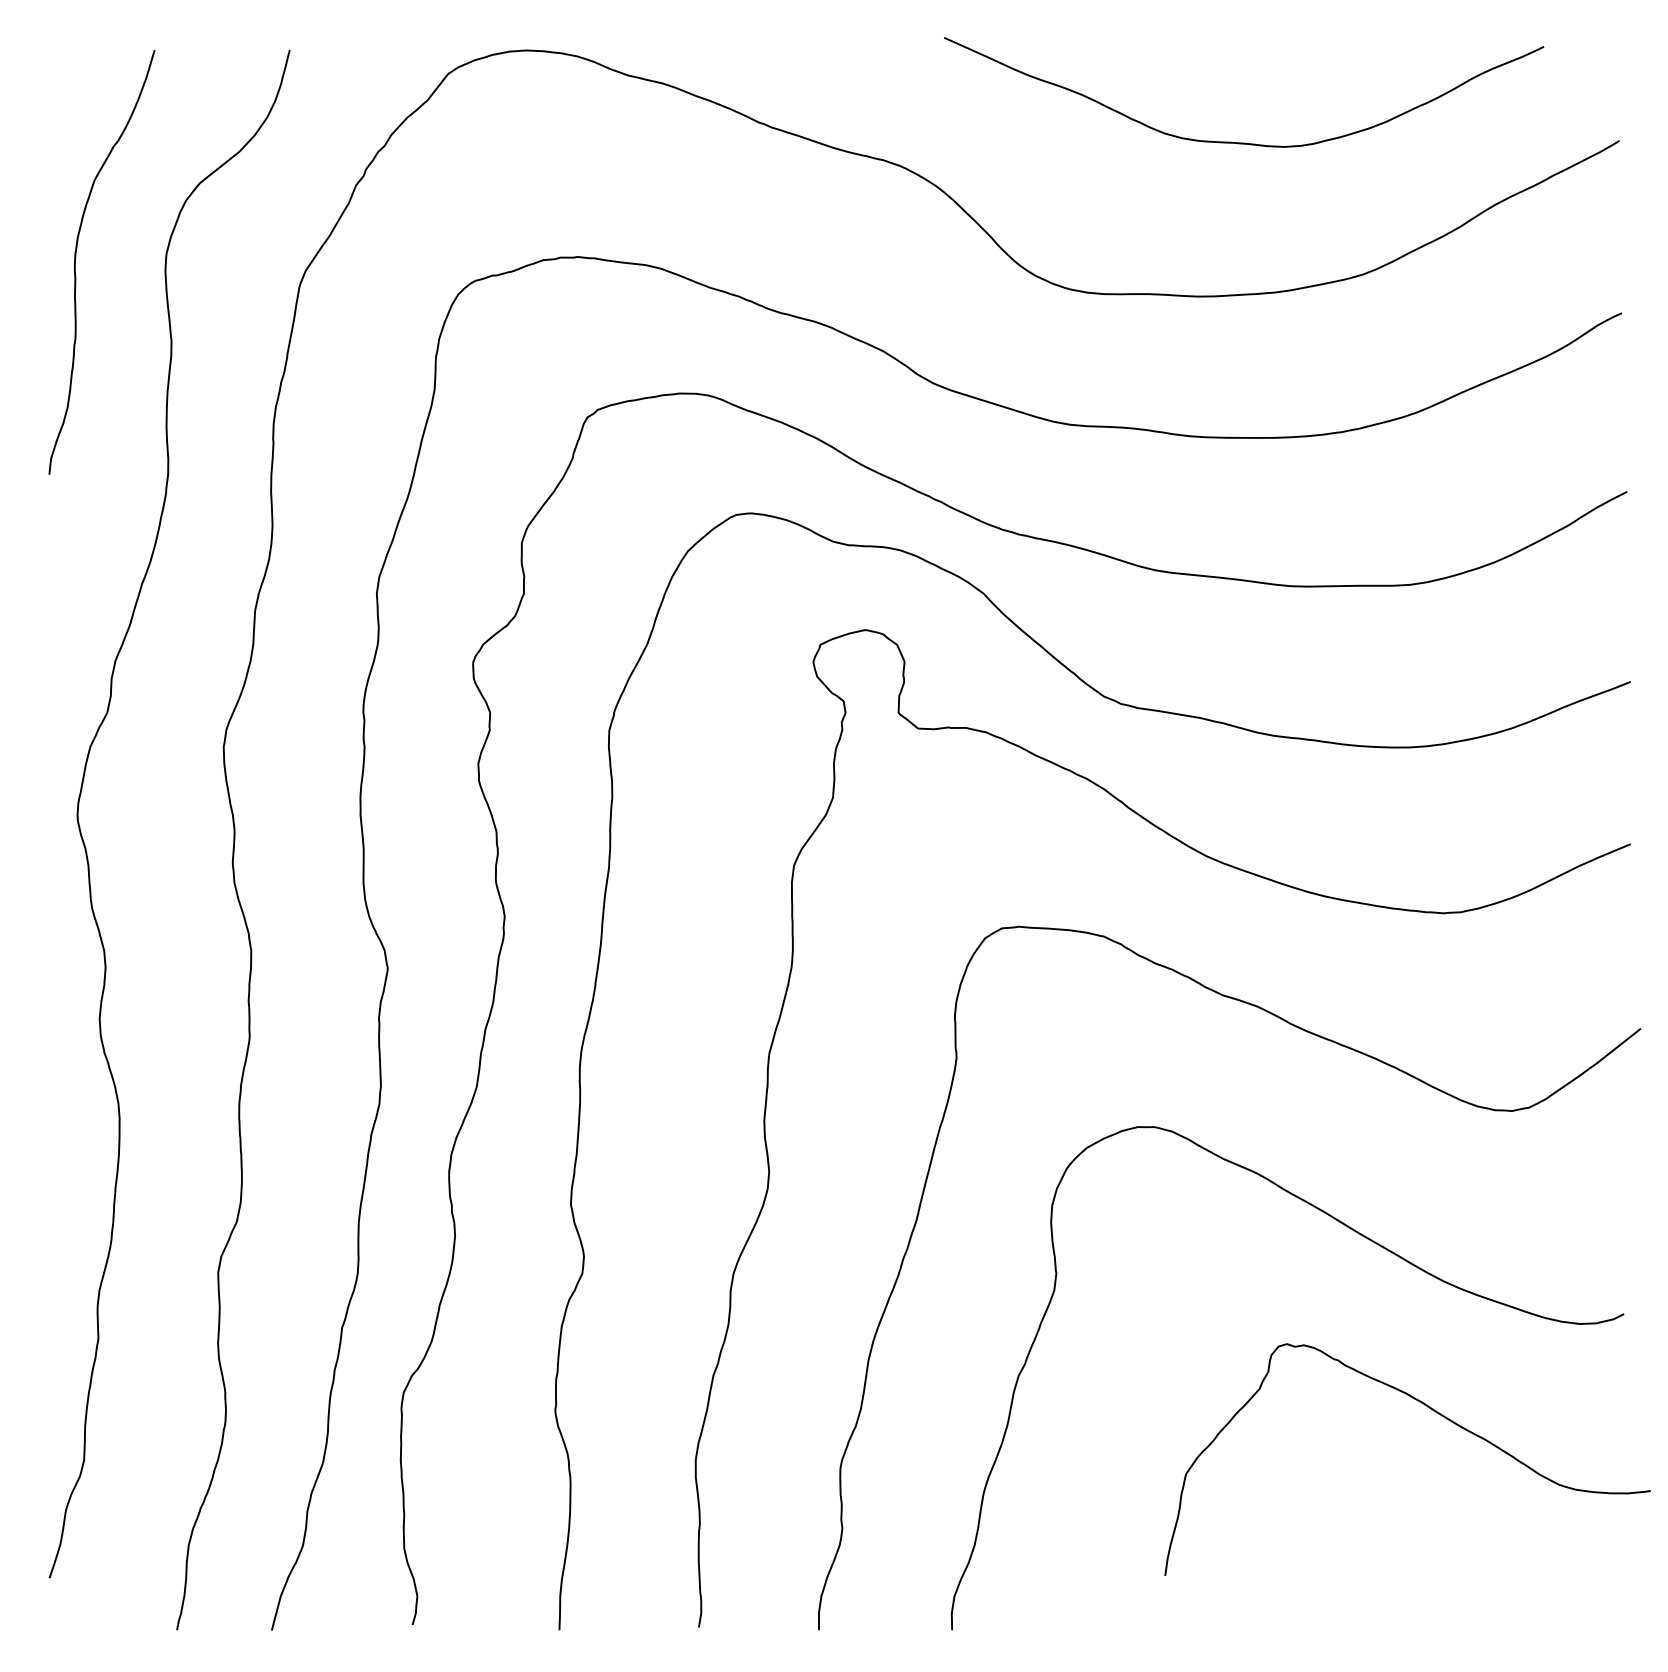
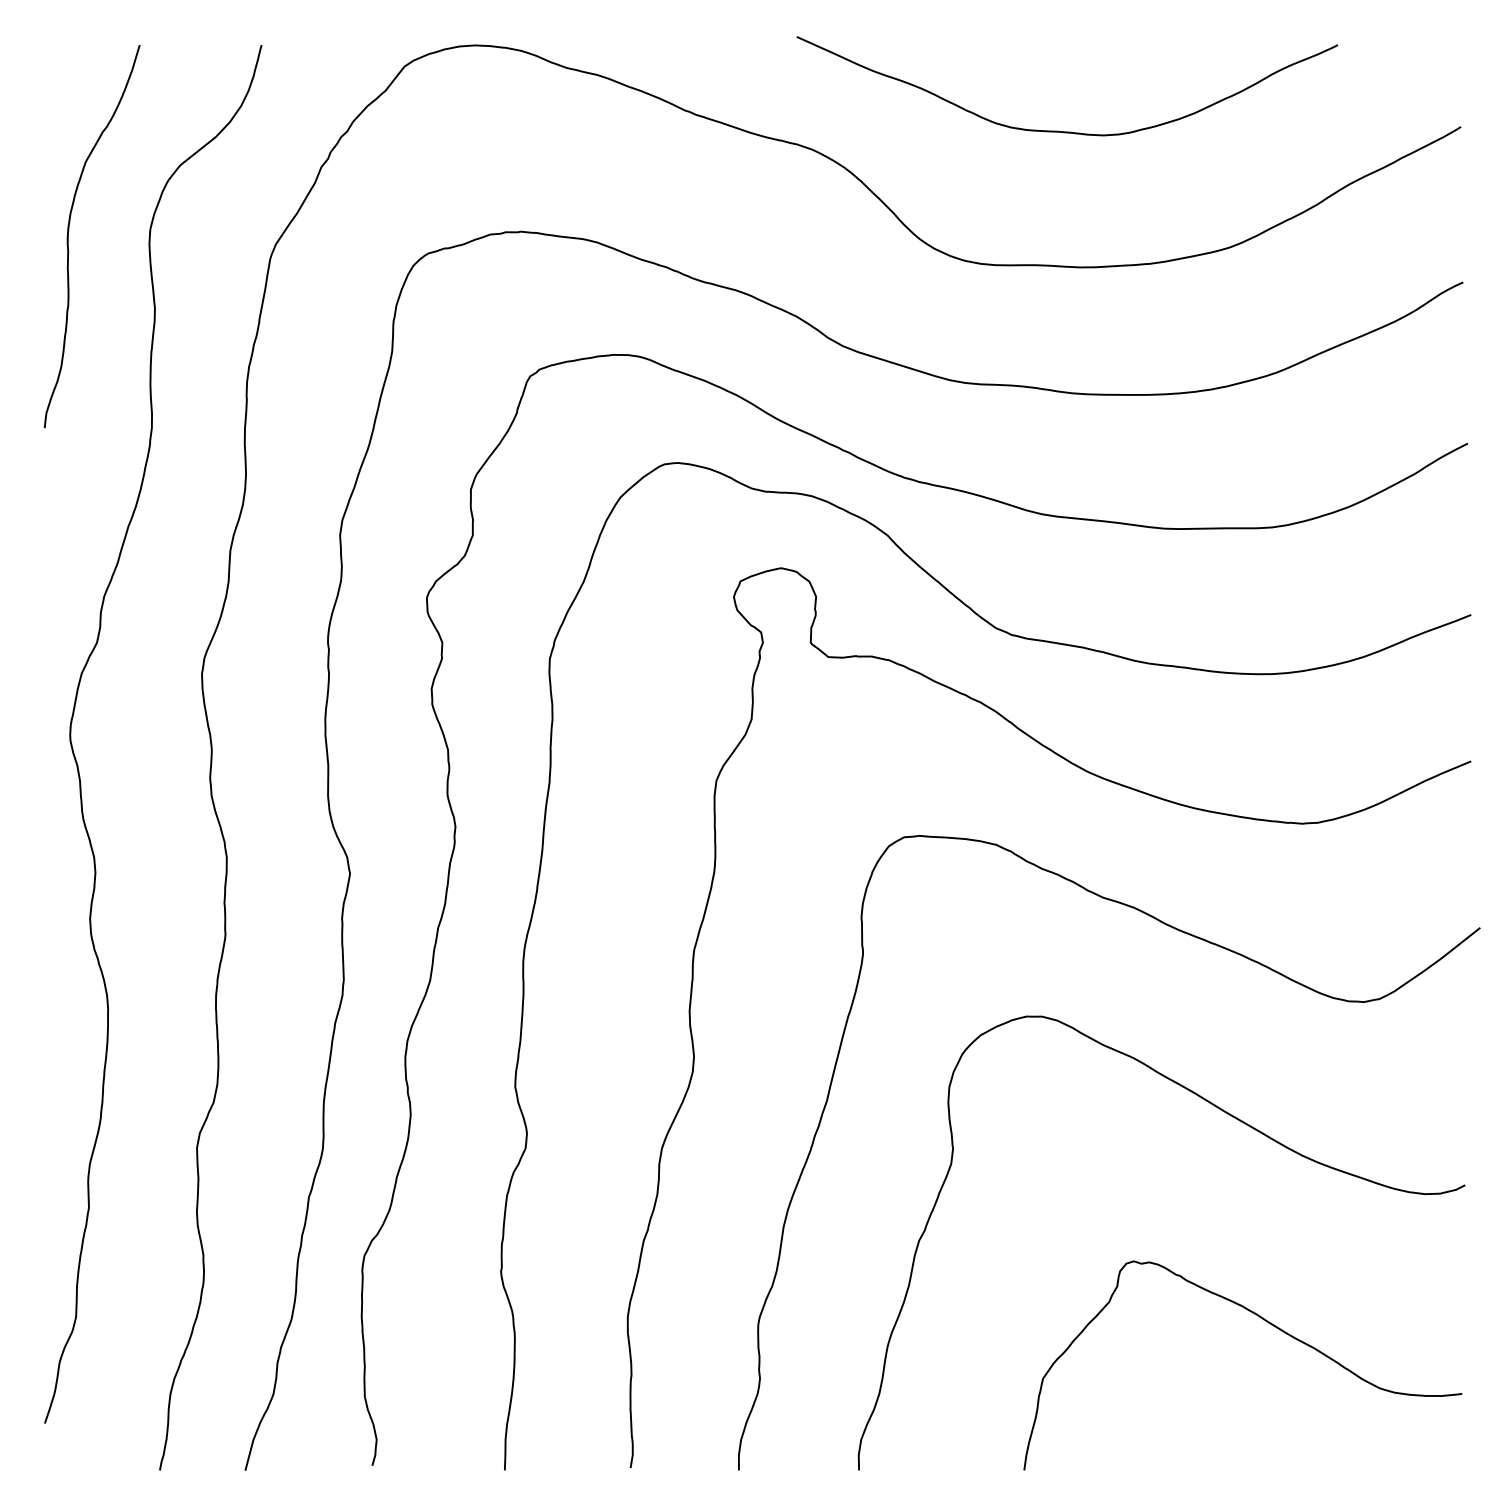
curve: (1234, 141) -> (1058, 130), moved
curve: (1433, 1411) -> (1266, 1322), moved

